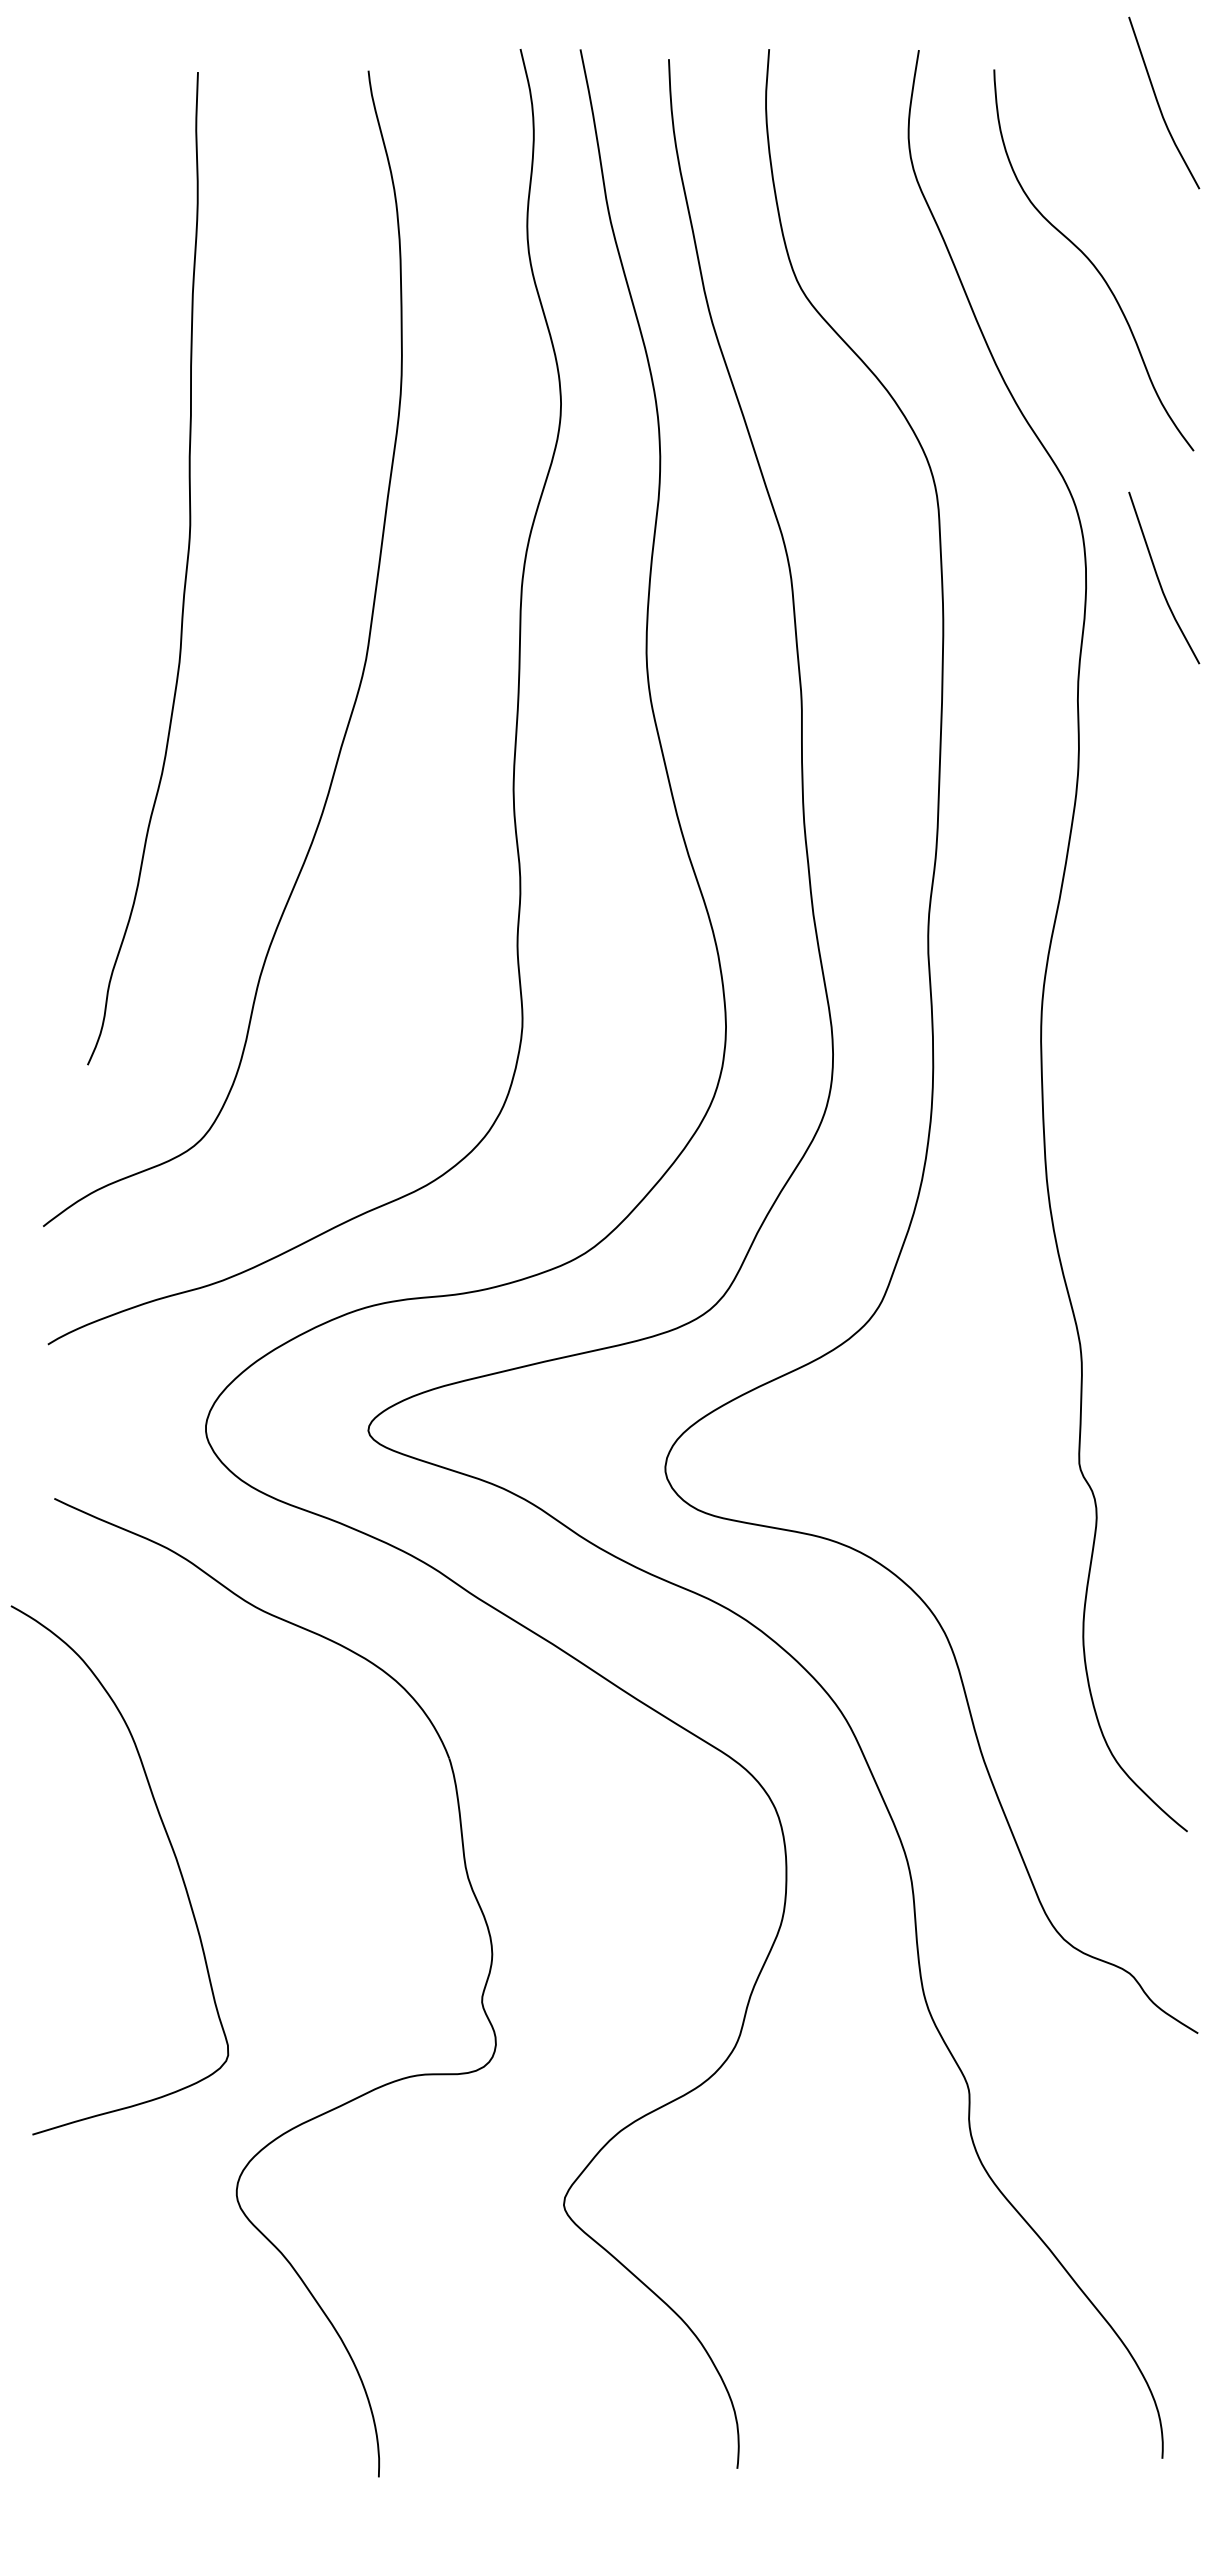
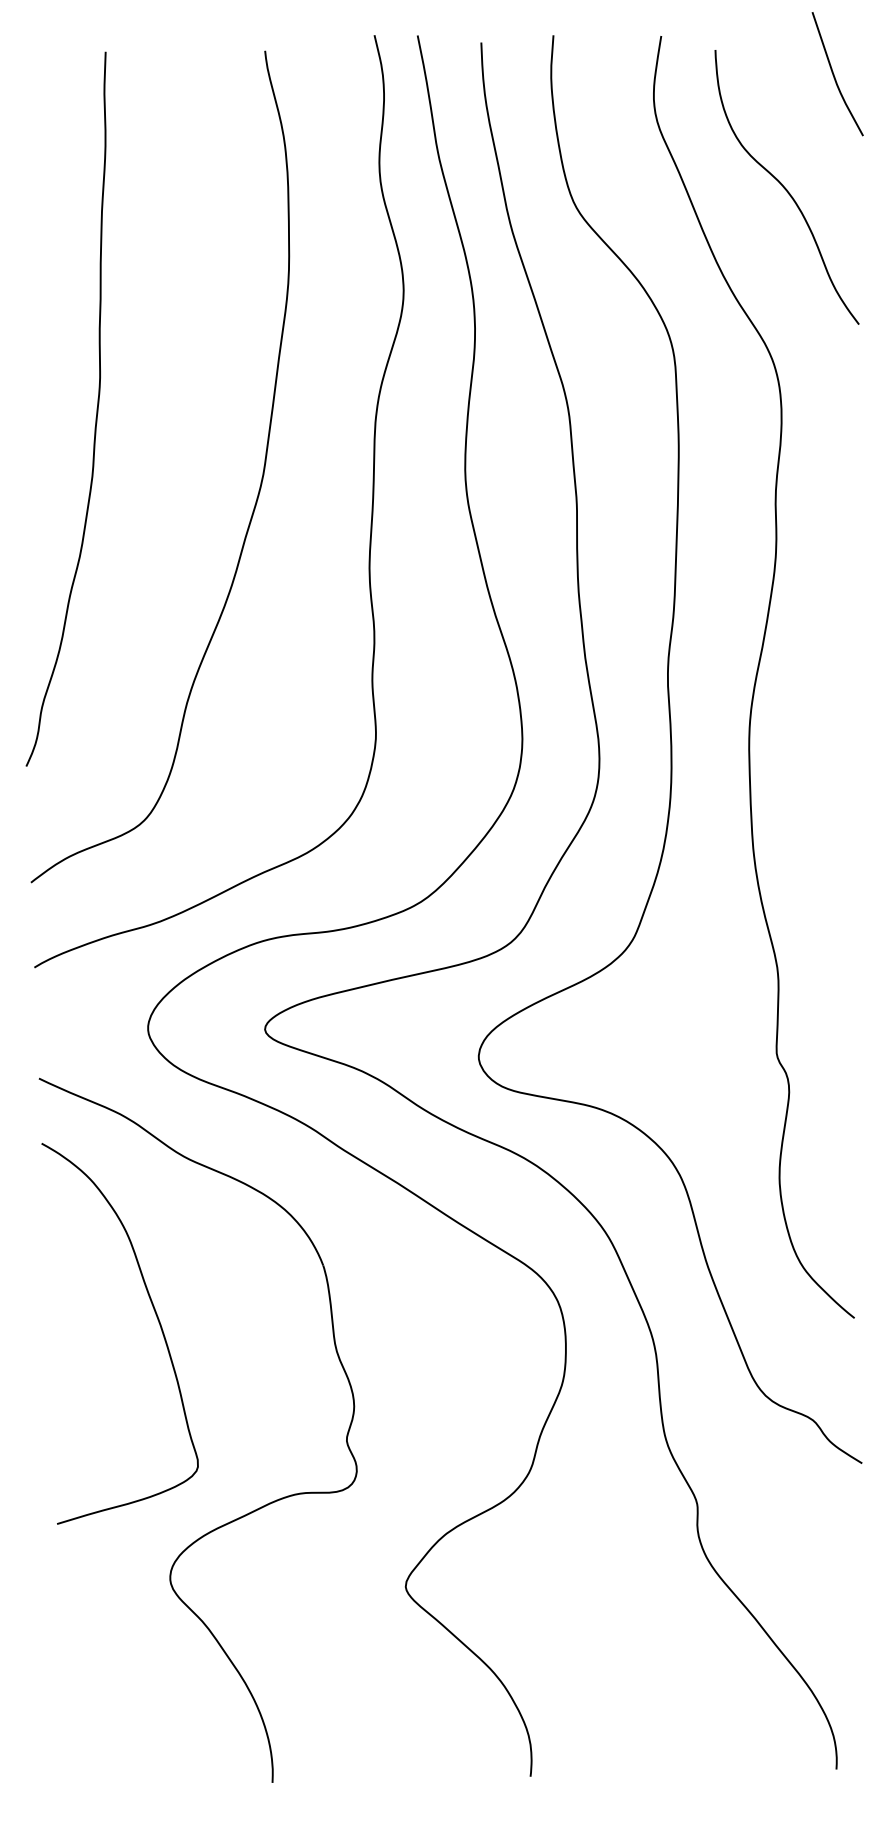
curve: (185, 569) -> (96, 409), moved
curve: (1159, 579) -> (834, 417), removed
curve: (172, 1851) -> (157, 1320), moved

